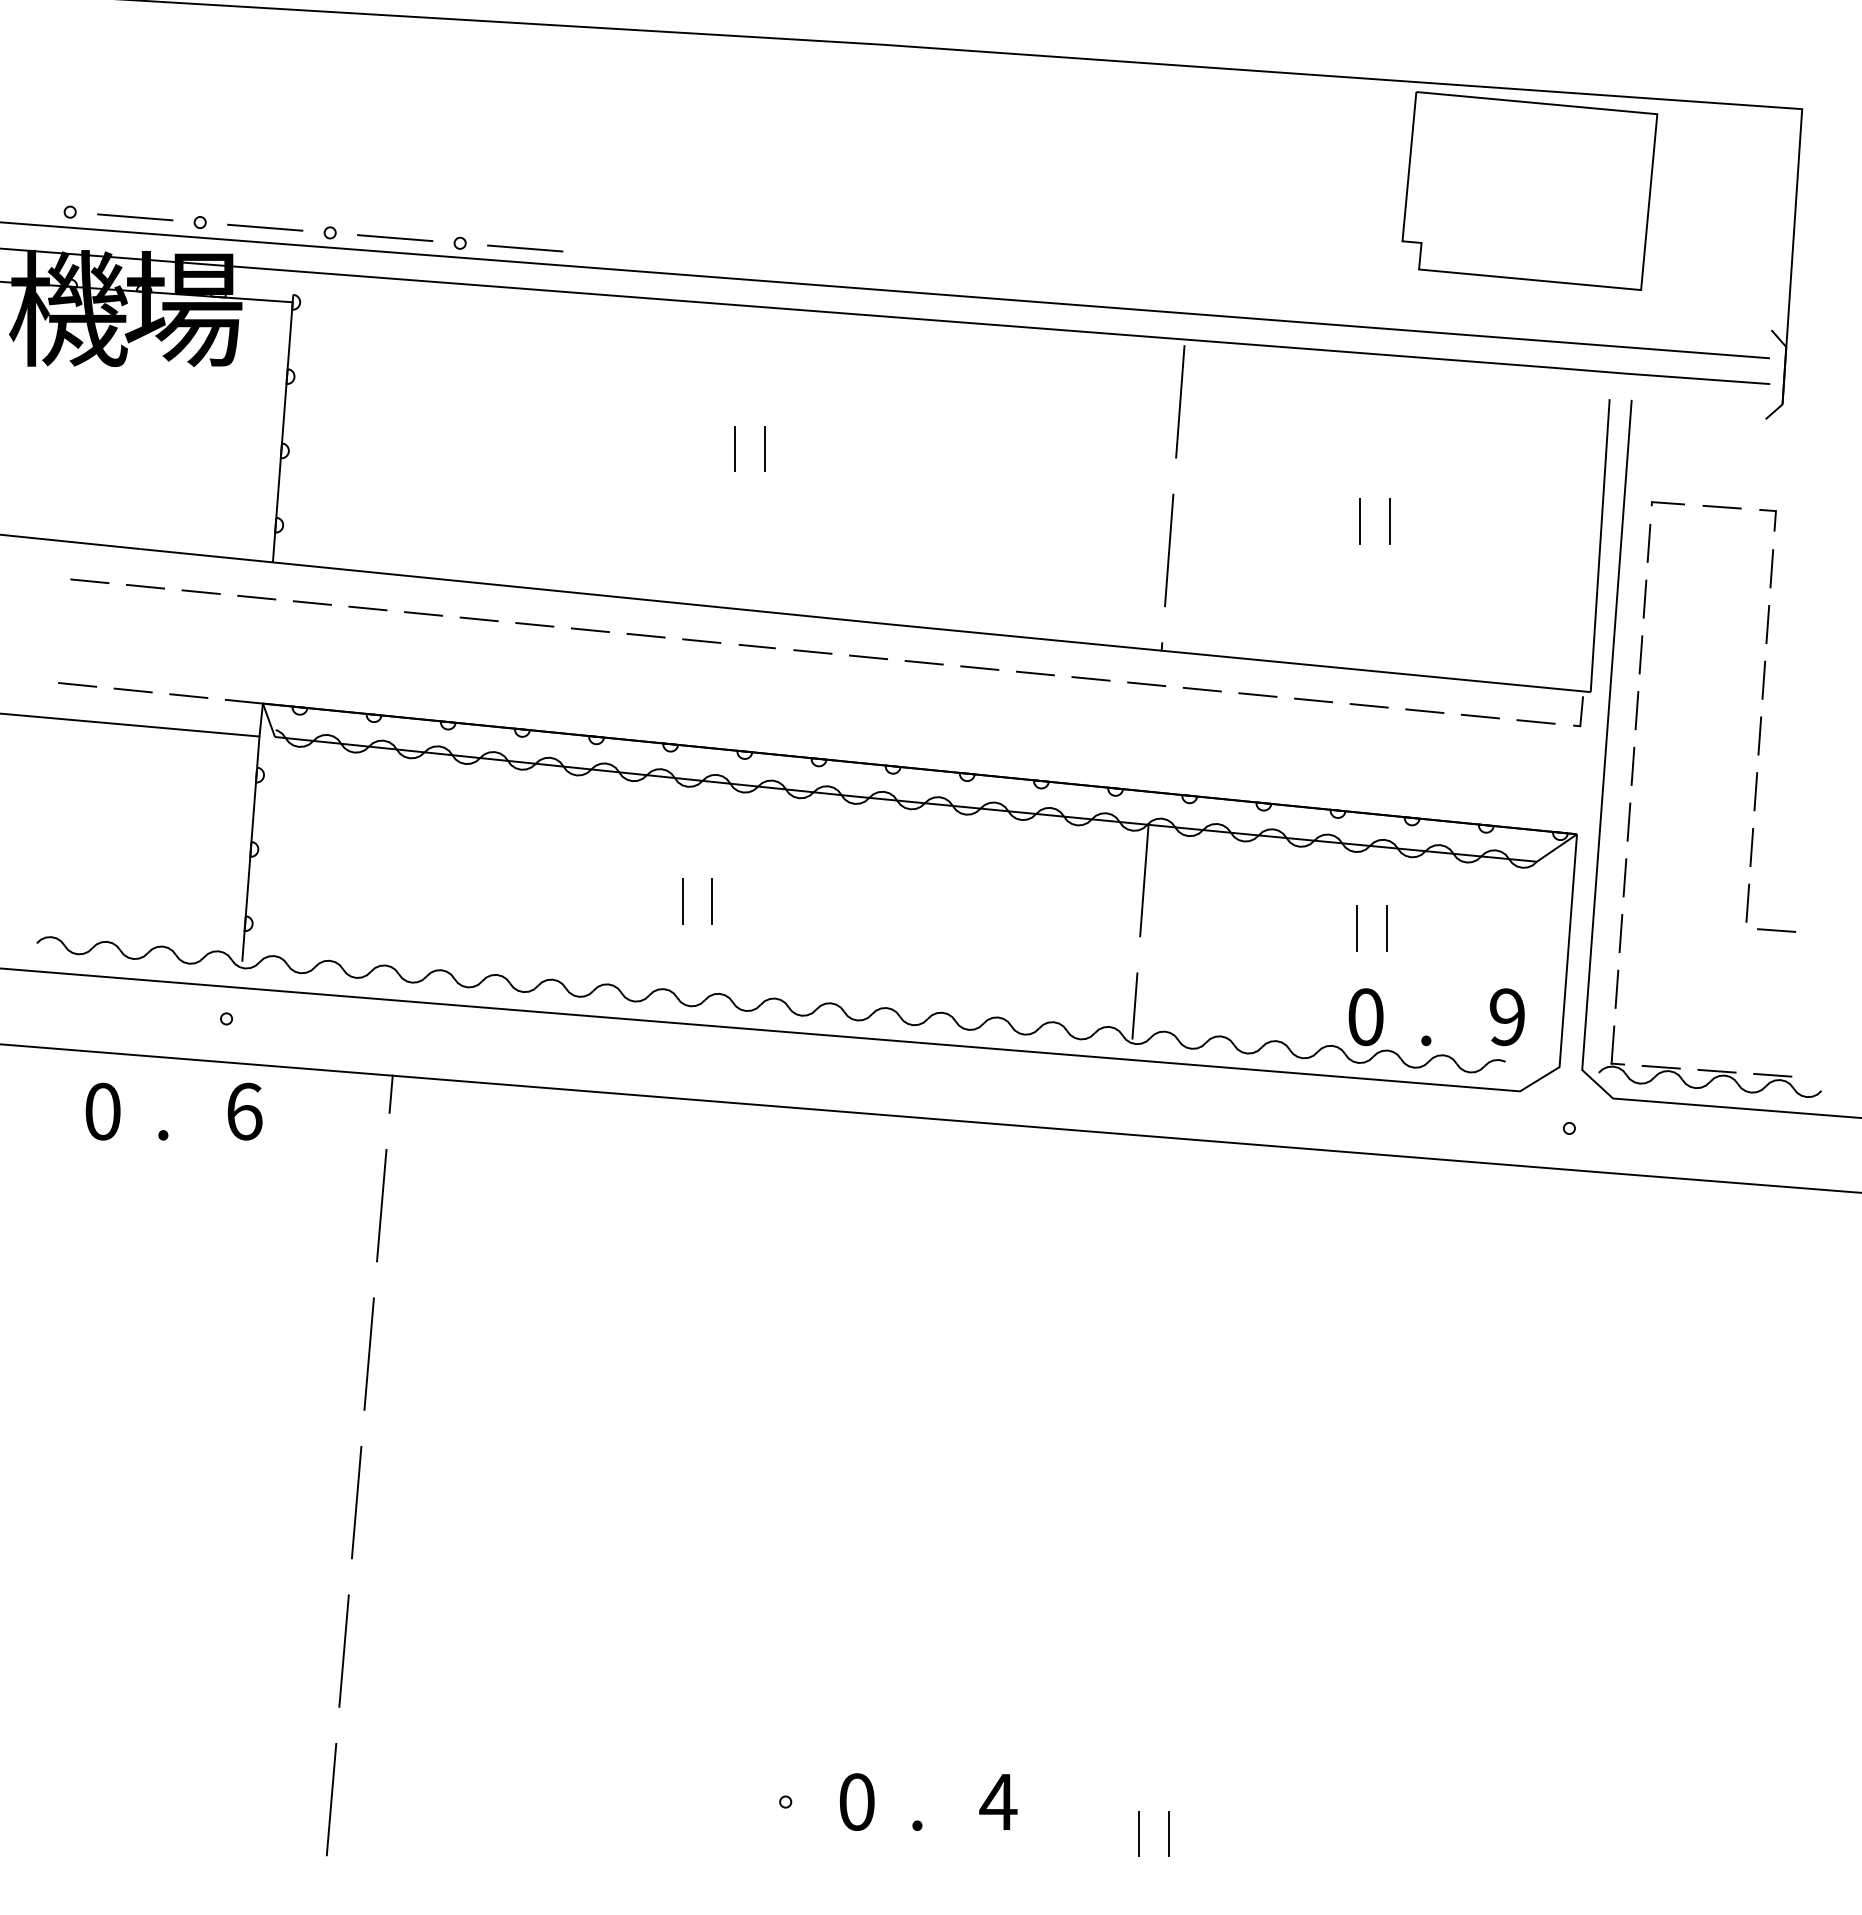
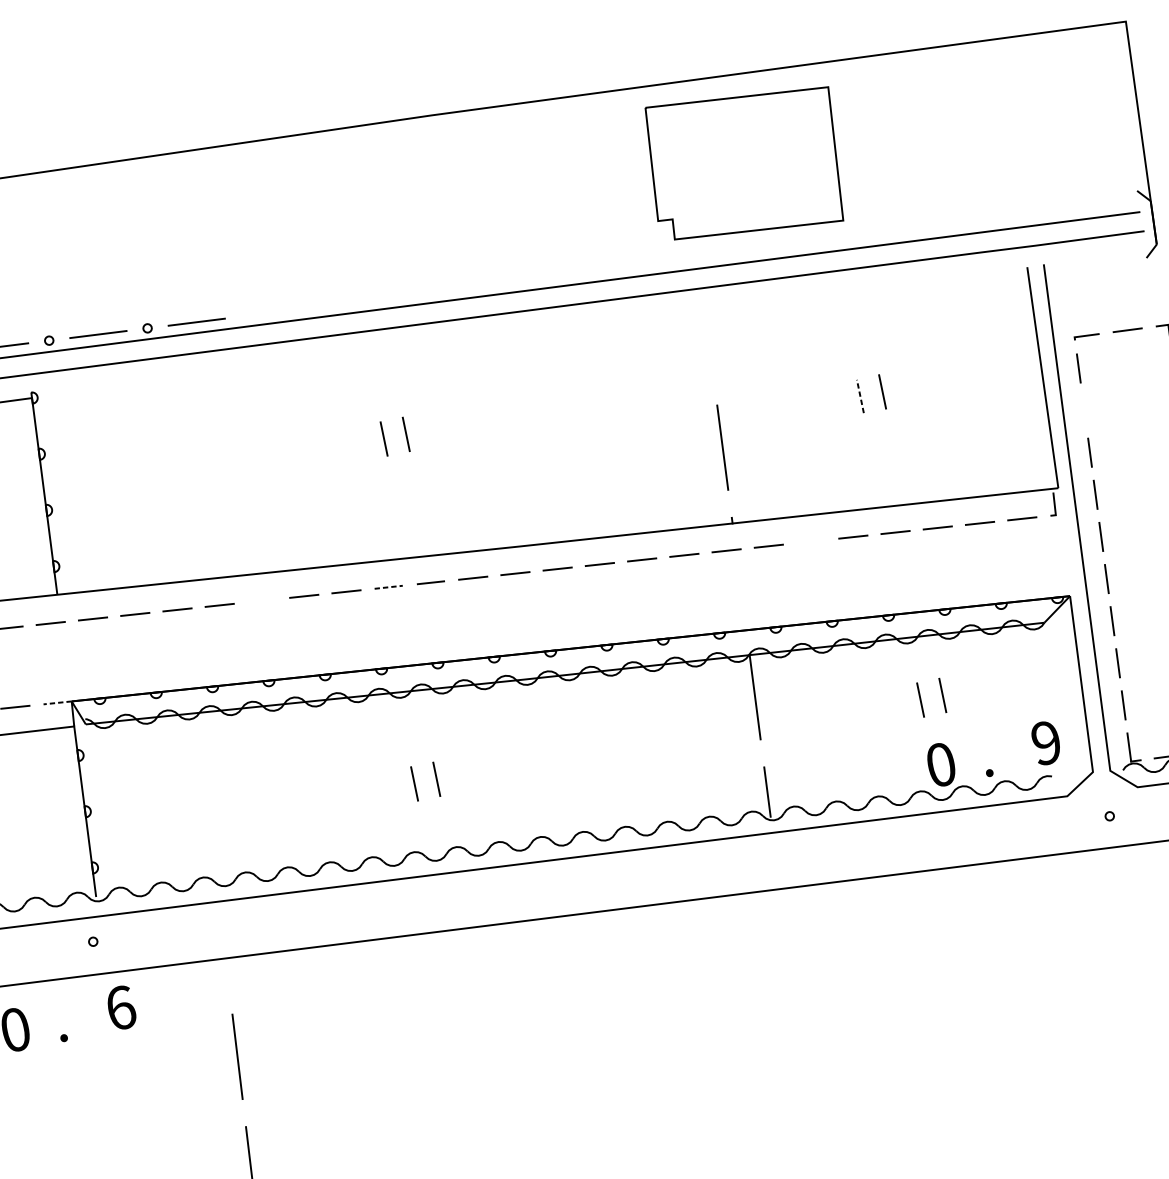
part: (1529, 190) -> (744, 163), moved
line: (1180, 401) -> (708, 335), removed
line: (1360, 520) -> (860, 395), solid -> dashed
line: (1644, 598) -> (1083, 410), removed
line: (534, 624) -> (261, 600), removed
line: (701, 641) -> (388, 587), solid -> dashed
line: (1257, 694) -> (810, 541), removed
line: (244, 701) -> (57, 702), solid -> dashed
line: (390, 1093) -> (226, 972), removed

